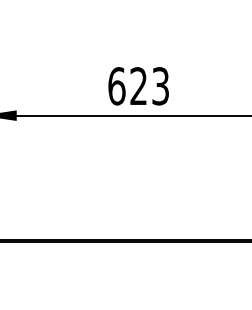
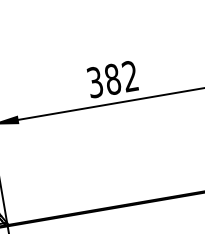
text: (138, 86) -> (112, 79), 623 -> 382

